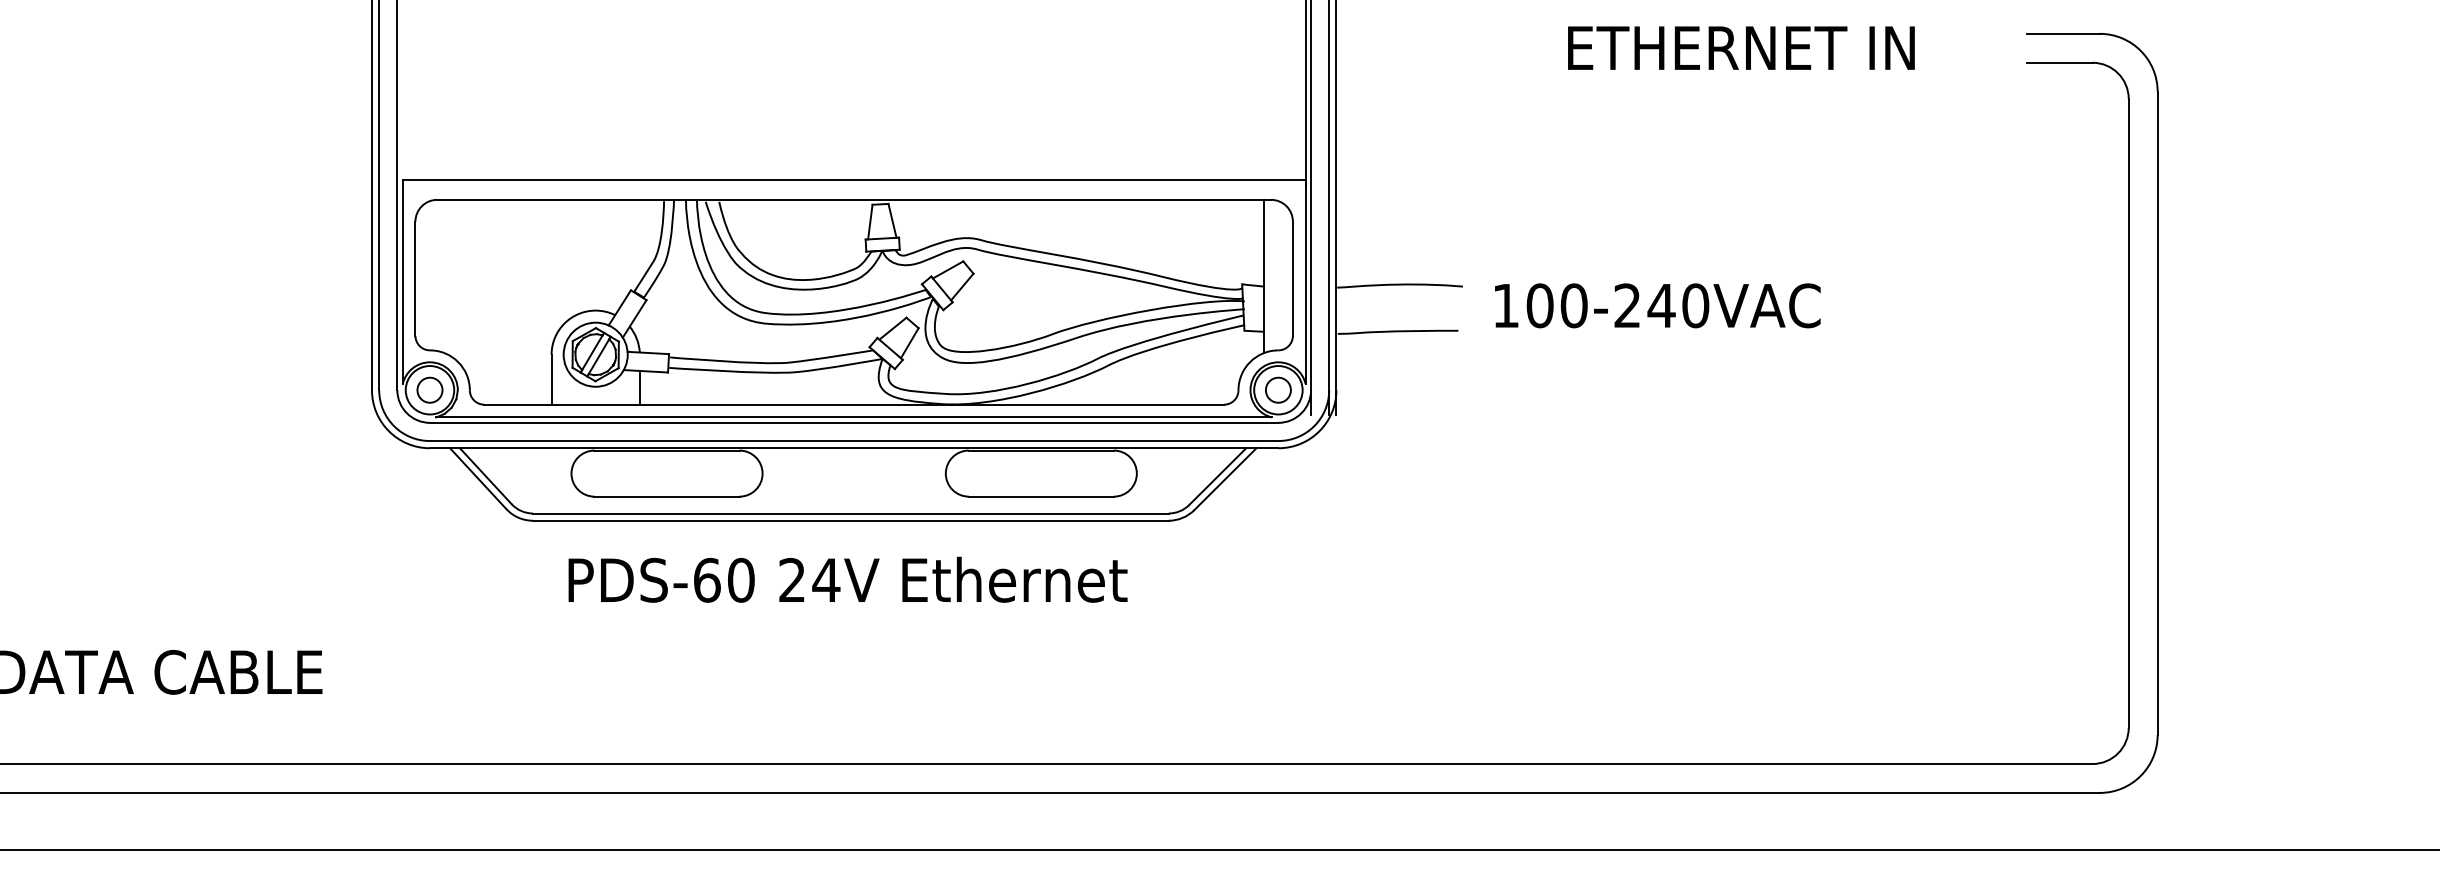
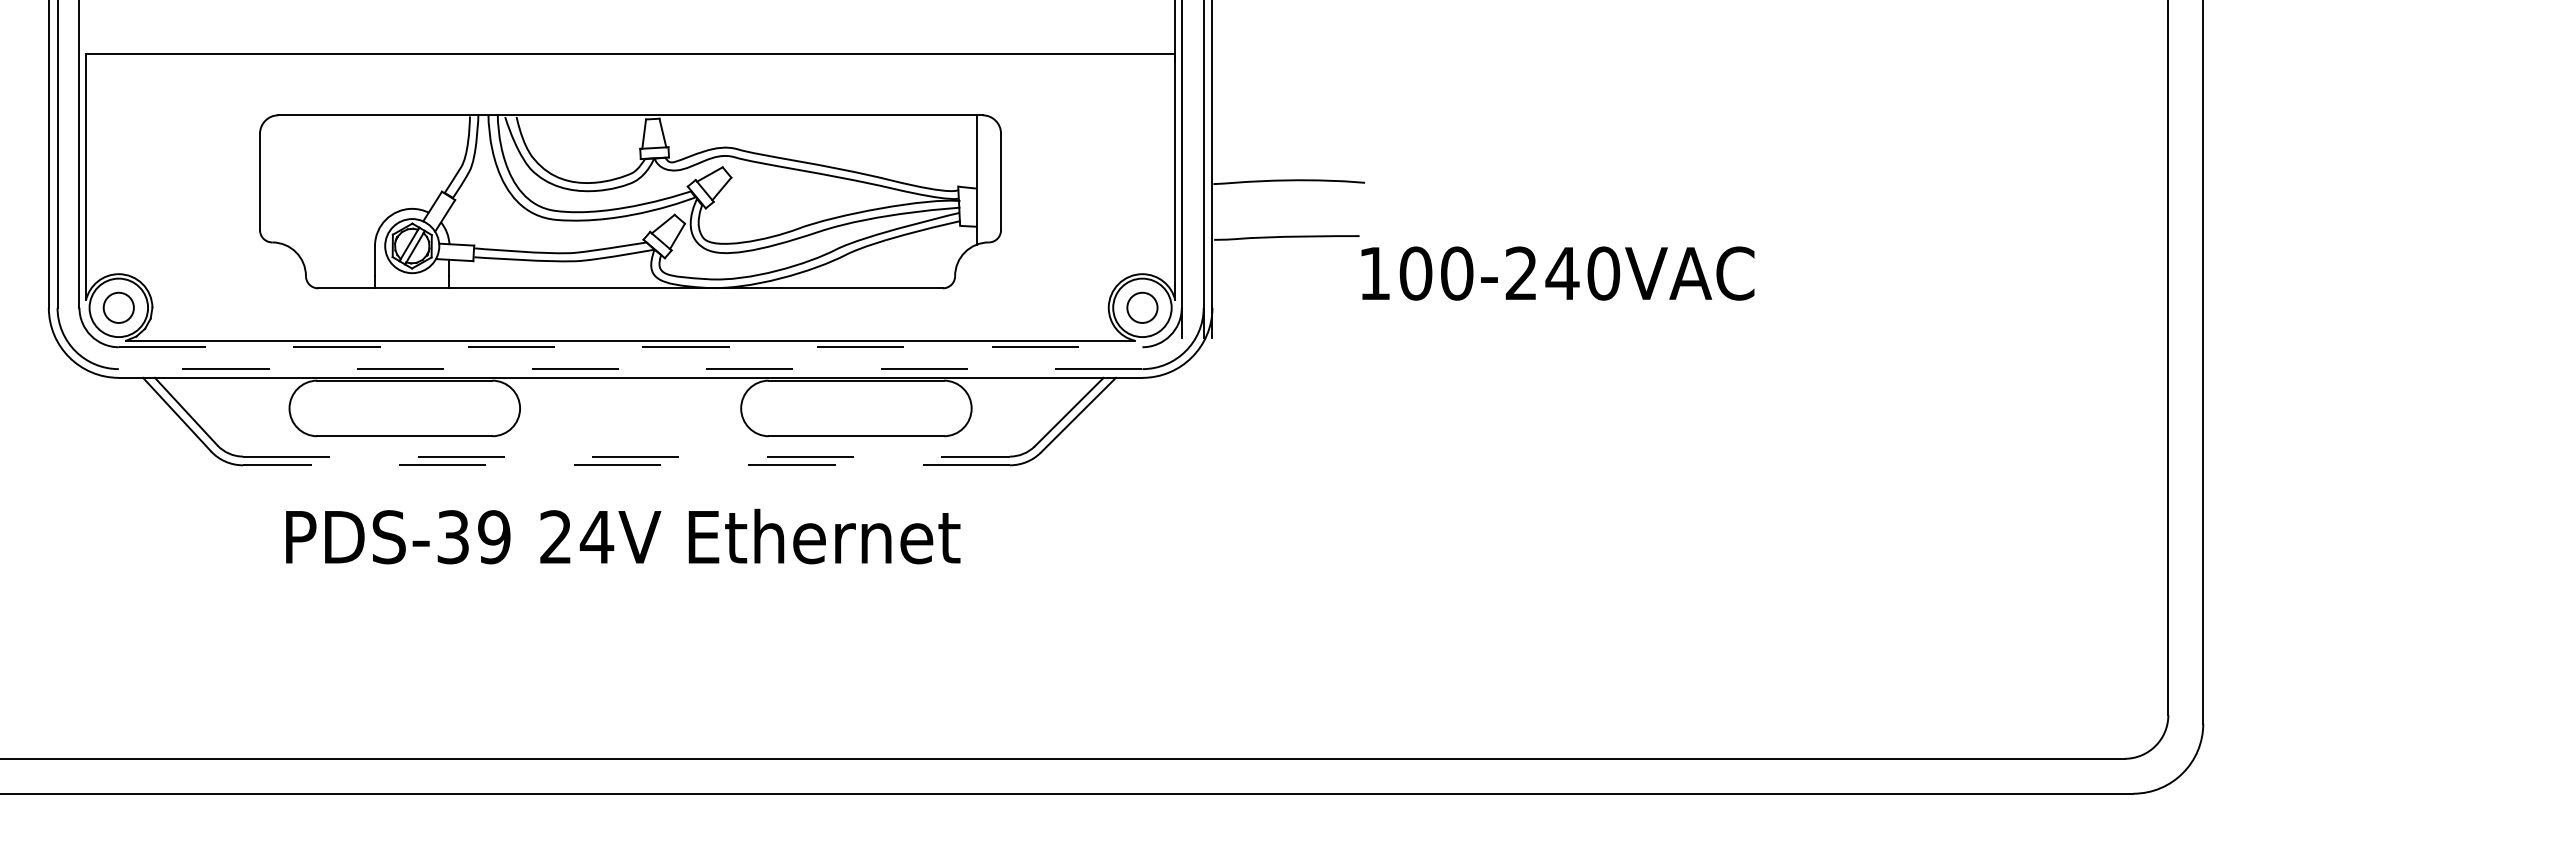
part: (853, 302) -> (629, 202), size x0.7
text: (1657, 305) -> (1557, 273), moved
line: (854, 422) -> (630, 346), solid -> dashed
line: (853, 441) -> (629, 369), solid -> dashed
line: (850, 513) -> (626, 456), solid -> dashed
line: (850, 520) -> (626, 465), solid -> dashed
text: (724, 579) -> (474, 536), PDS-60 -> PDS-39

